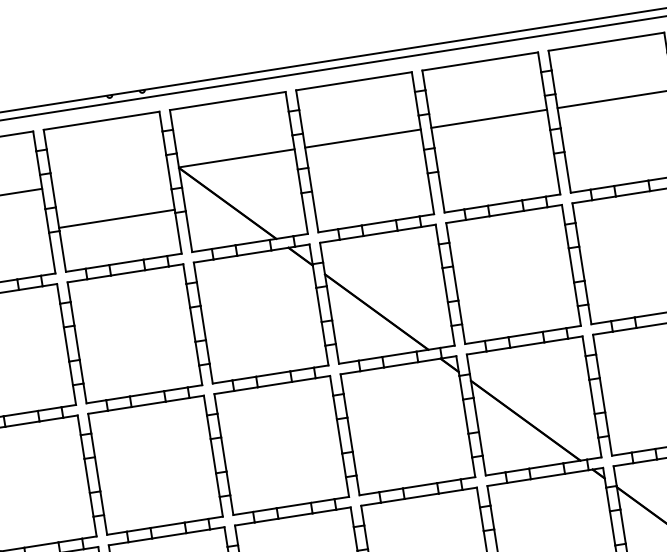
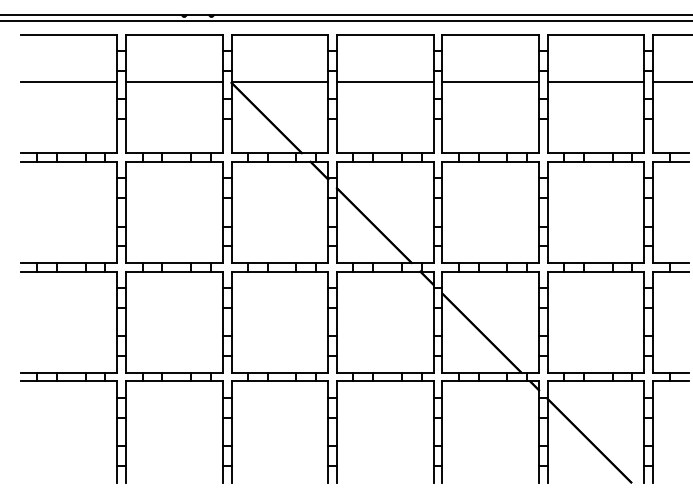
line: (116, 218) -> (174, 82), moved

